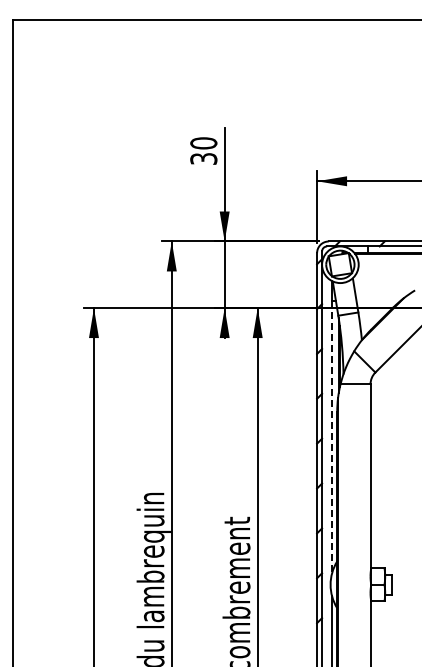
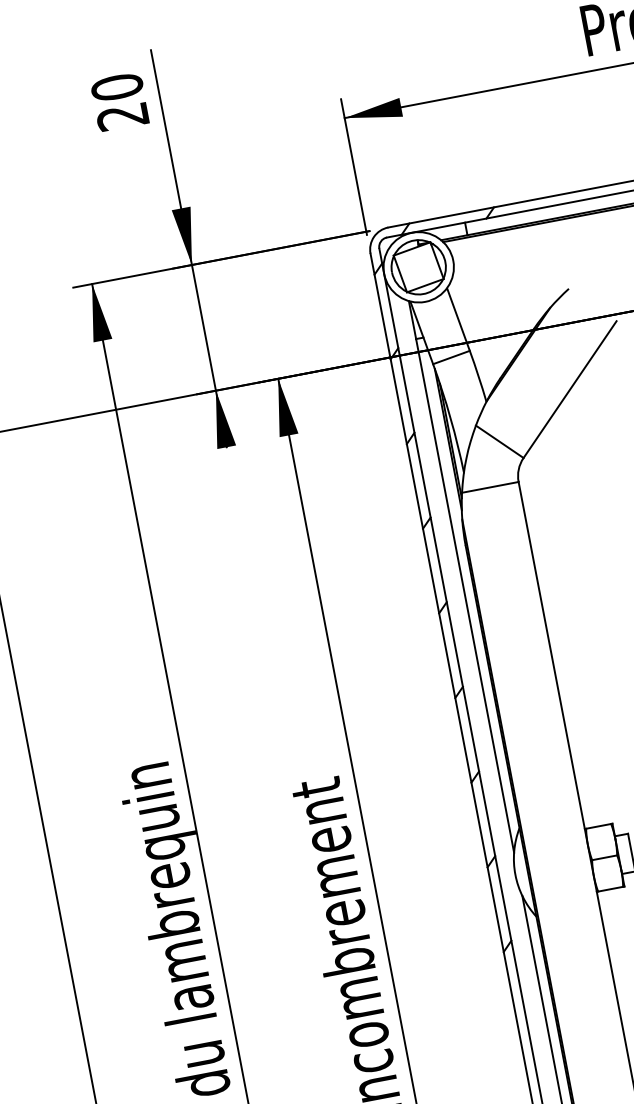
text: (203, 158) -> (122, 116), 30 -> 20
line: (332, 437) -> (465, 596), dashed -> solid

